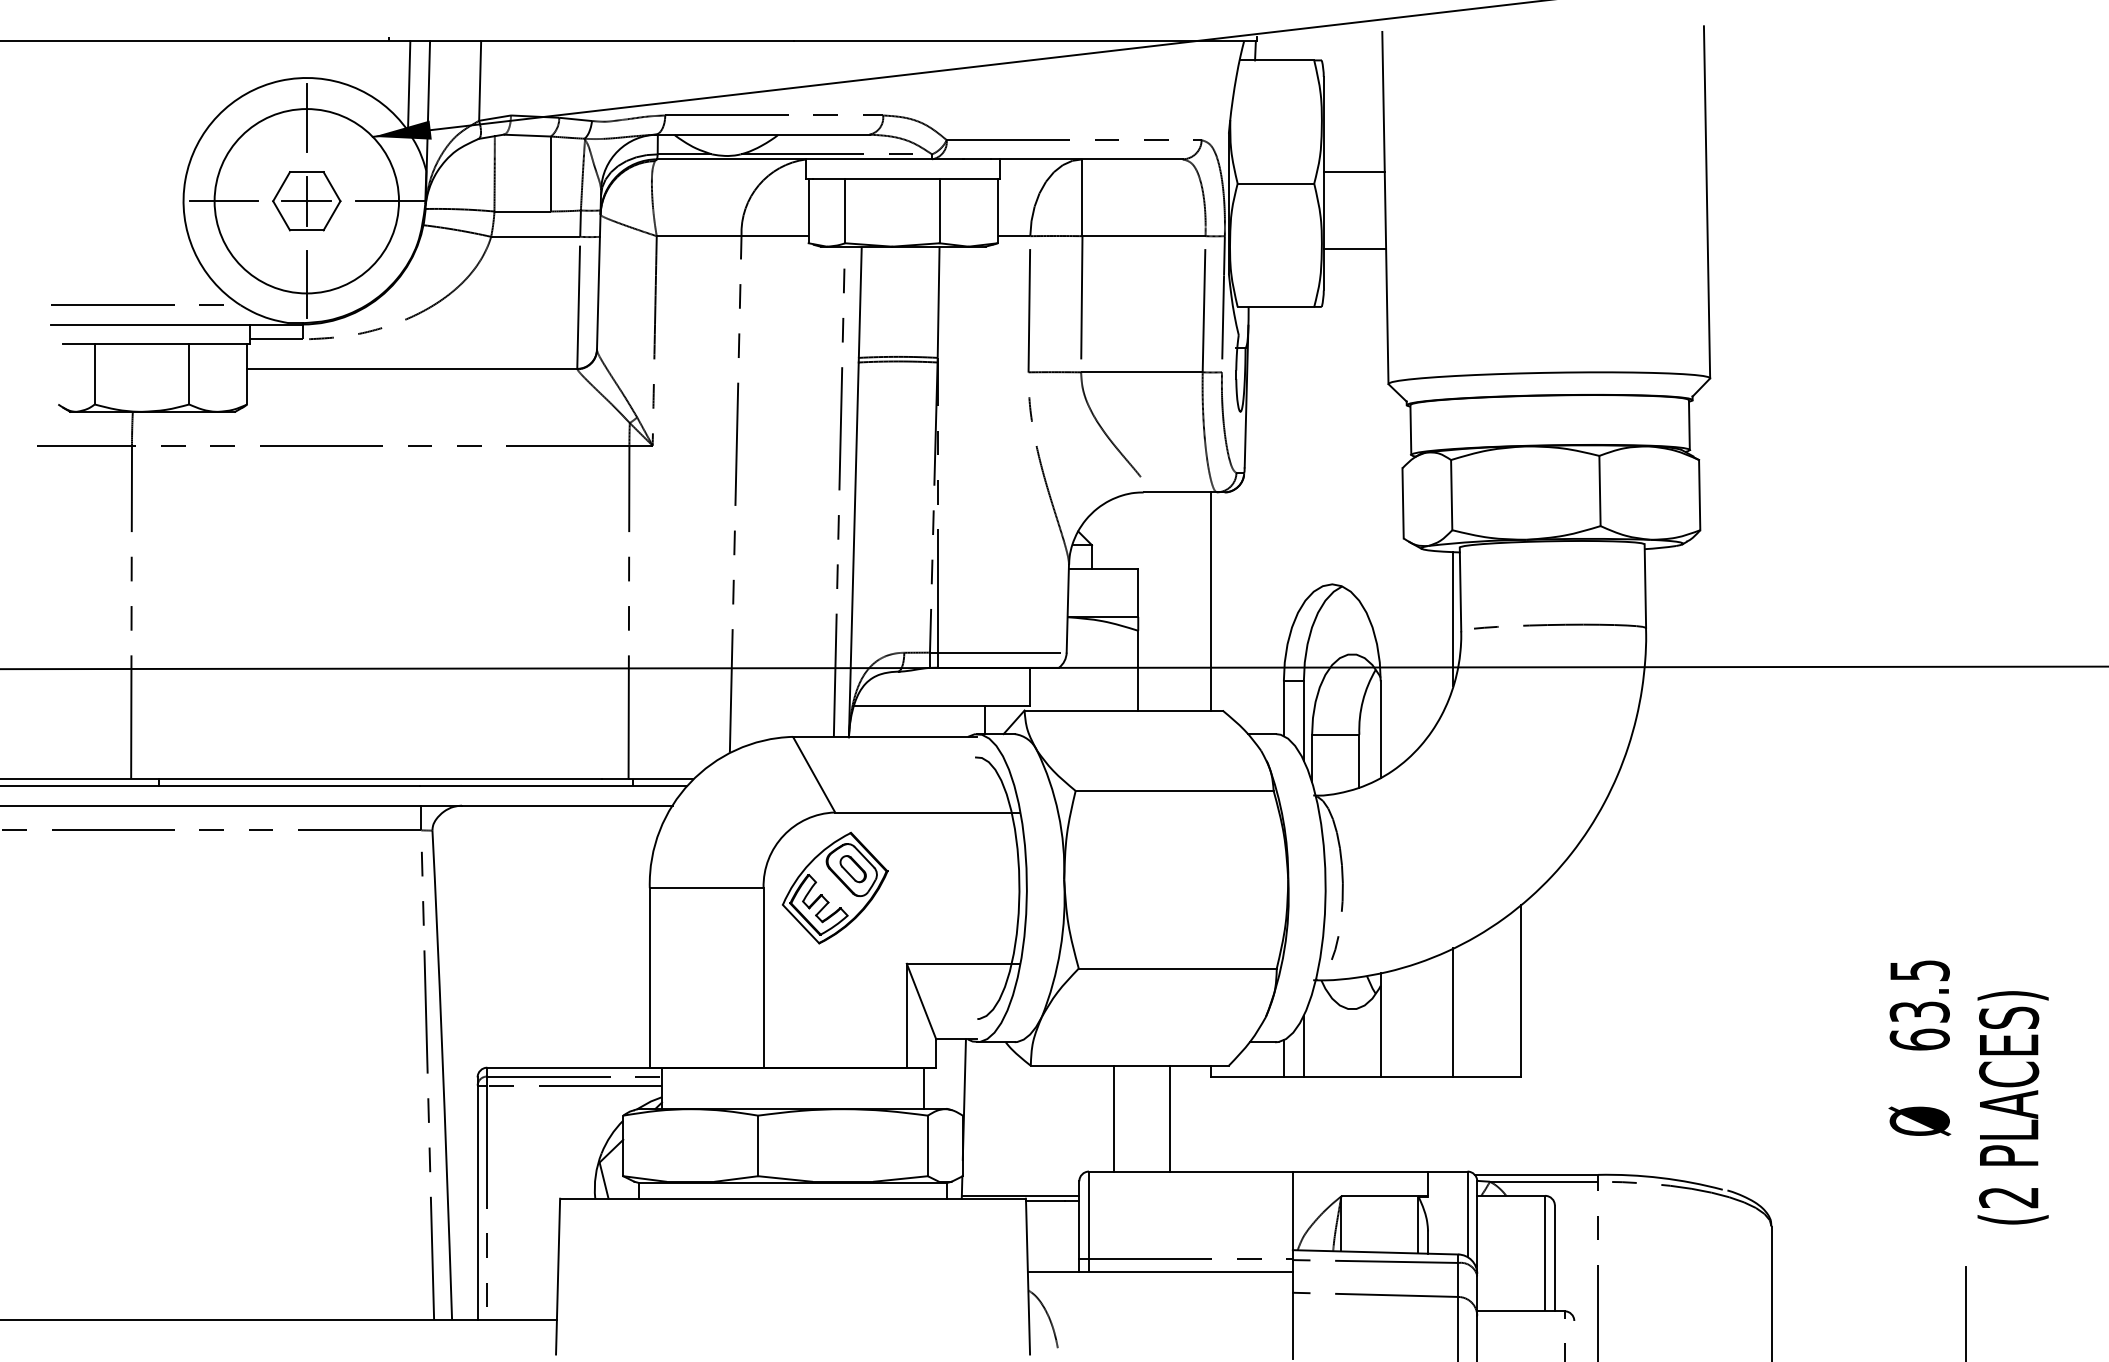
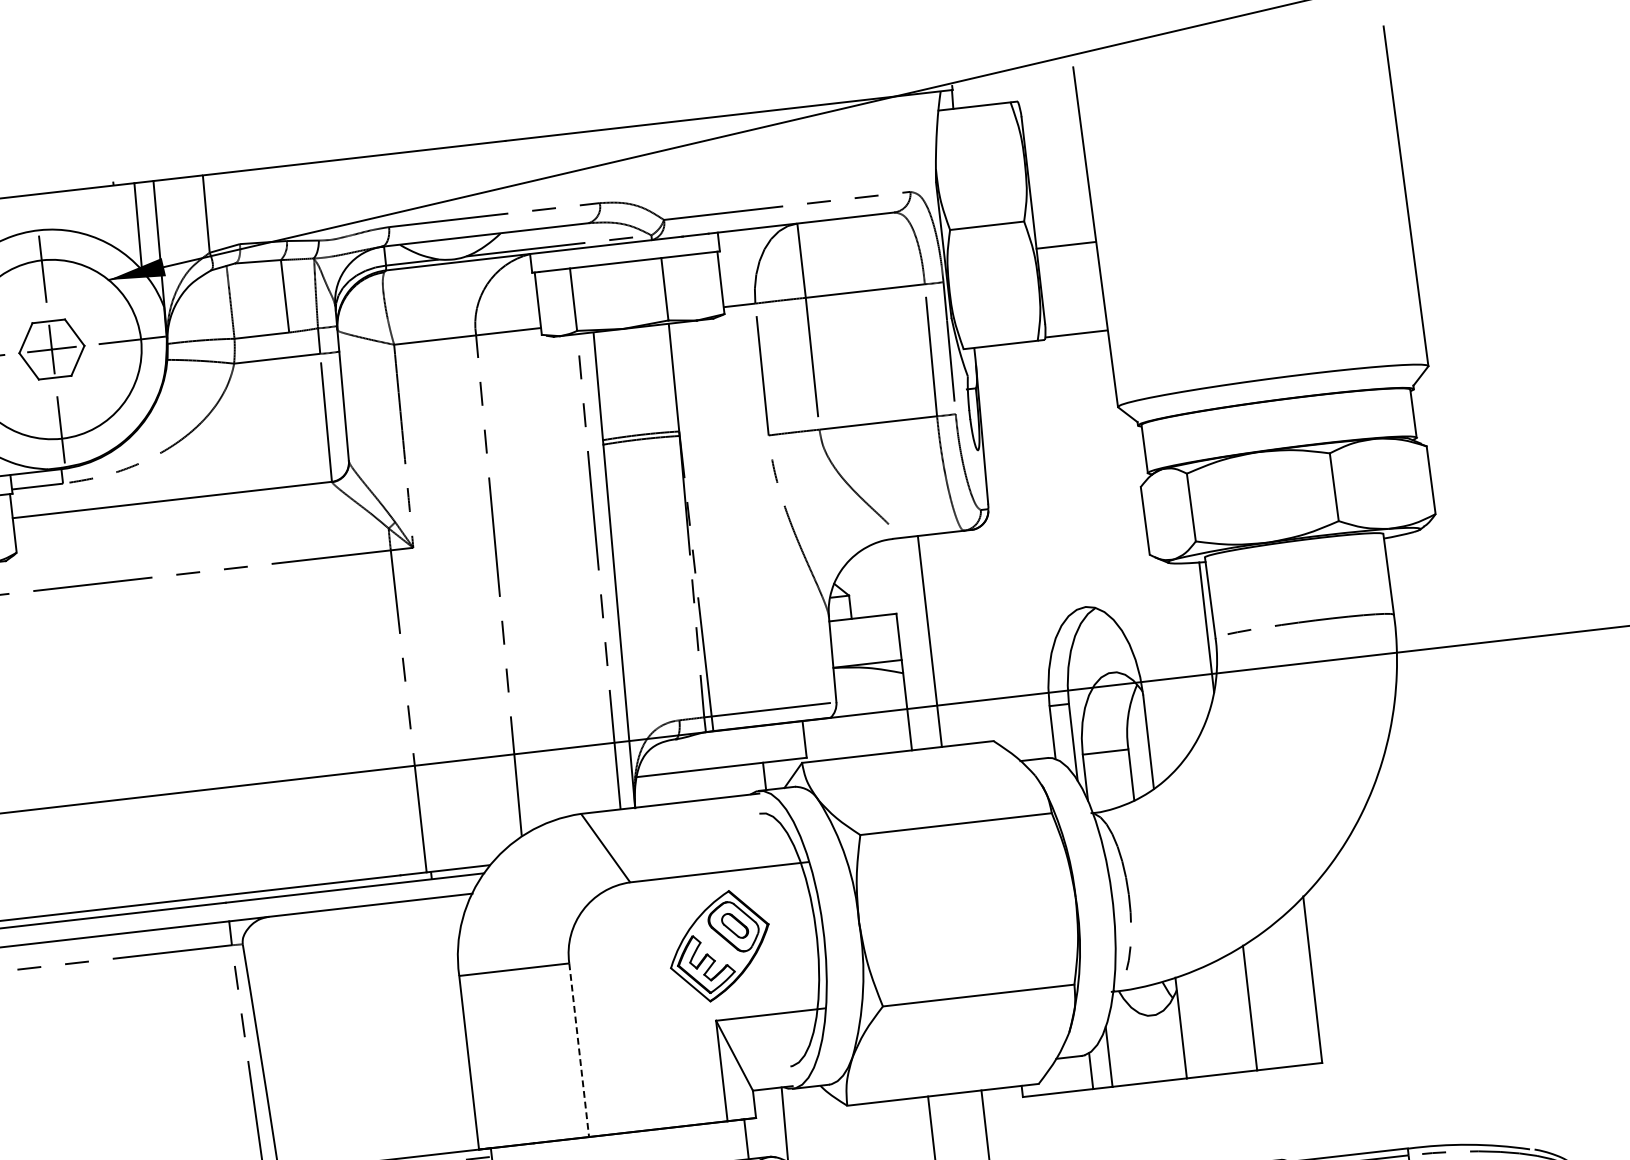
line: (1353, 171) -> (1065, 245), moved
line: (1354, 249) -> (1076, 333), moved
line: (1211, 601) -> (930, 641), moved
part: (834, 887) -> (719, 945), moved
line: (763, 977) -> (579, 1049), solid -> dashed

